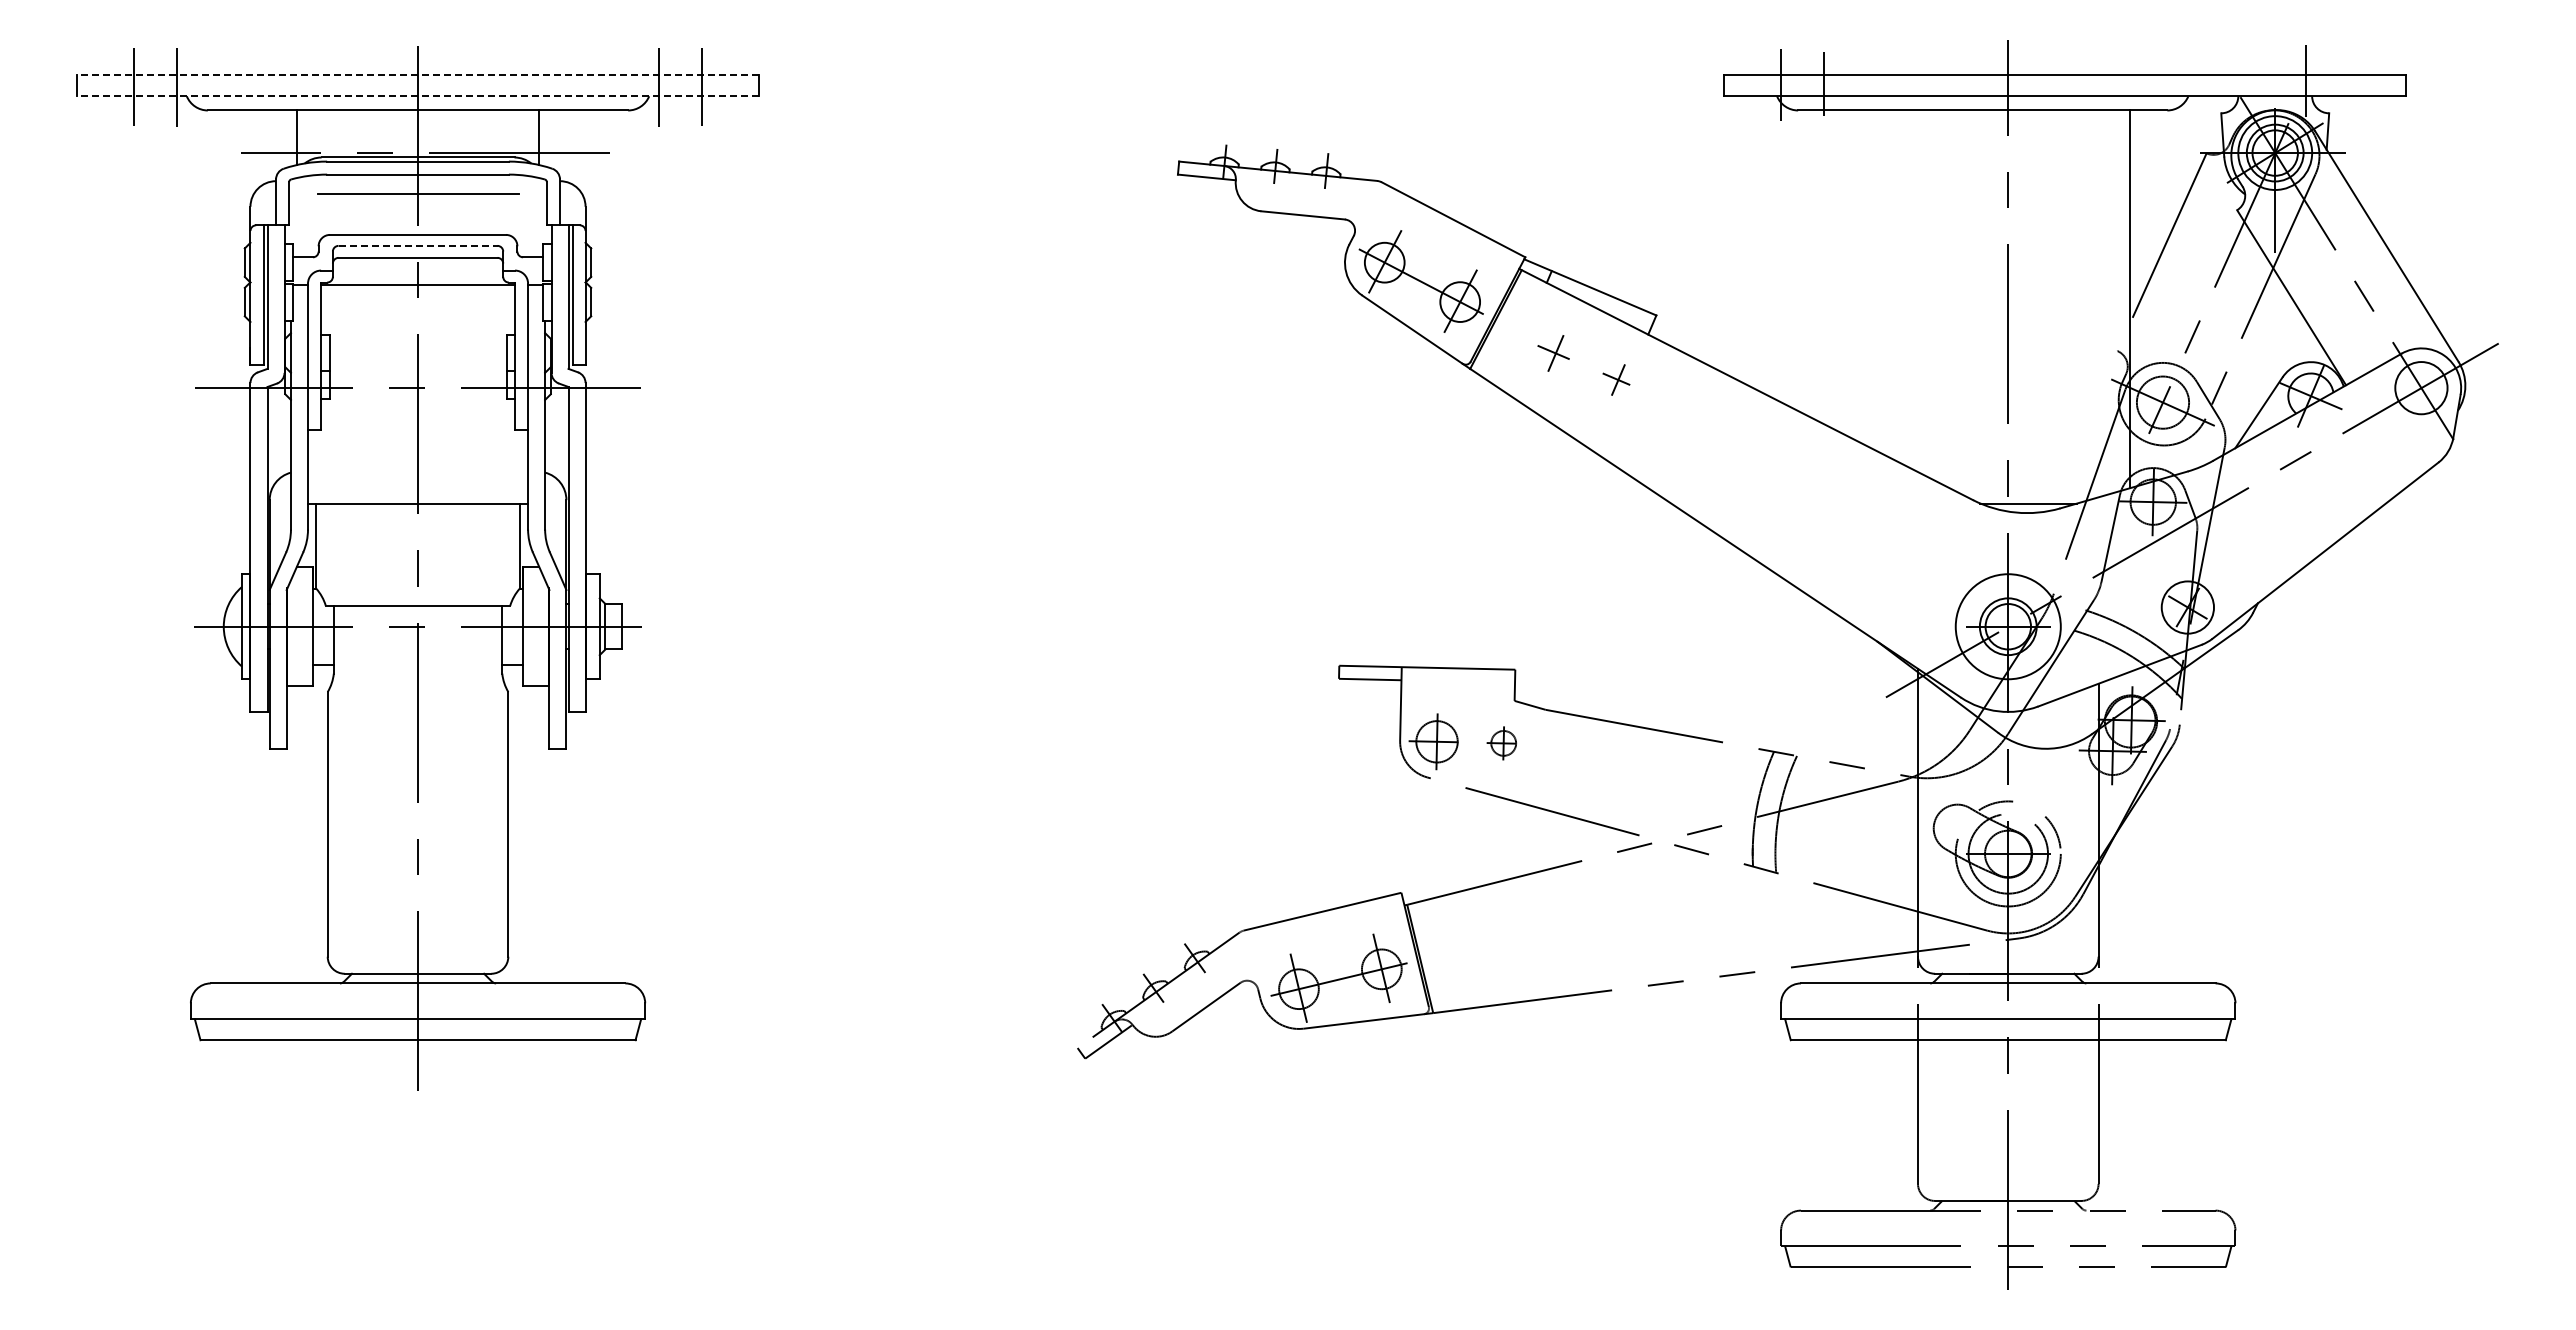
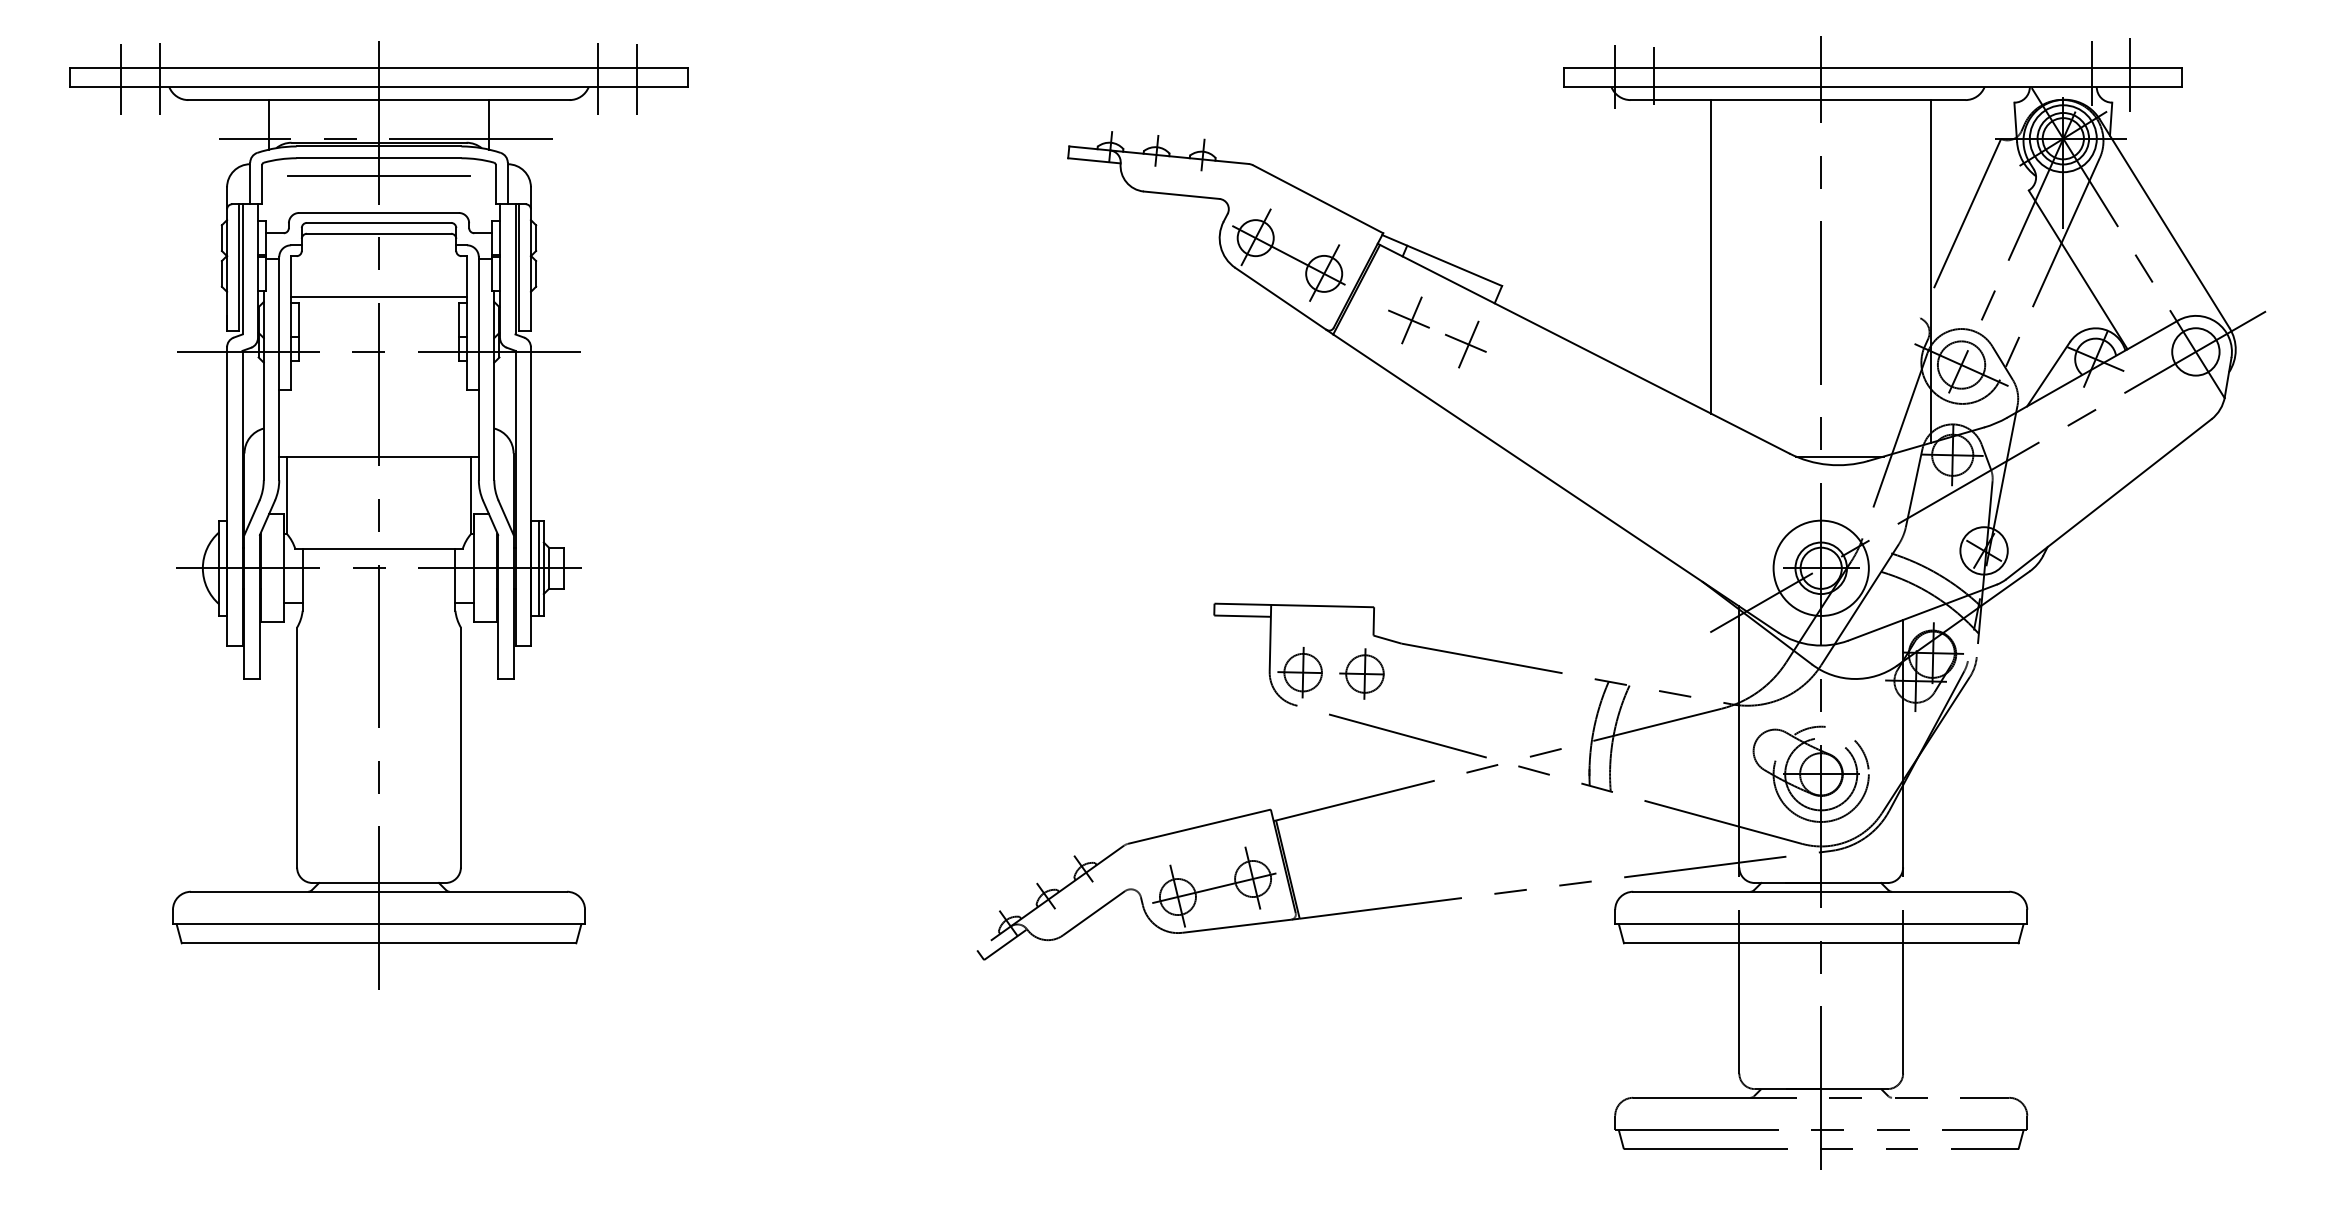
line: (418, 74) -> (379, 67), dashed -> solid
line: (2349, 82) -> (2130, 74), added
line: (418, 96) -> (379, 87), dashed -> solid
line: (418, 245) -> (379, 222), dashed -> solid
line: (1887, 283) -> (1711, 257), added
line: (418, 285) -> (379, 296), moved
part: (1553, 353) -> (1408, 320), size x1.43
part: (1616, 379) -> (1465, 344), size x1.67
line: (594, 626) -> (539, 568), added
part: (1501, 743) -> (1361, 674), size x1.67

